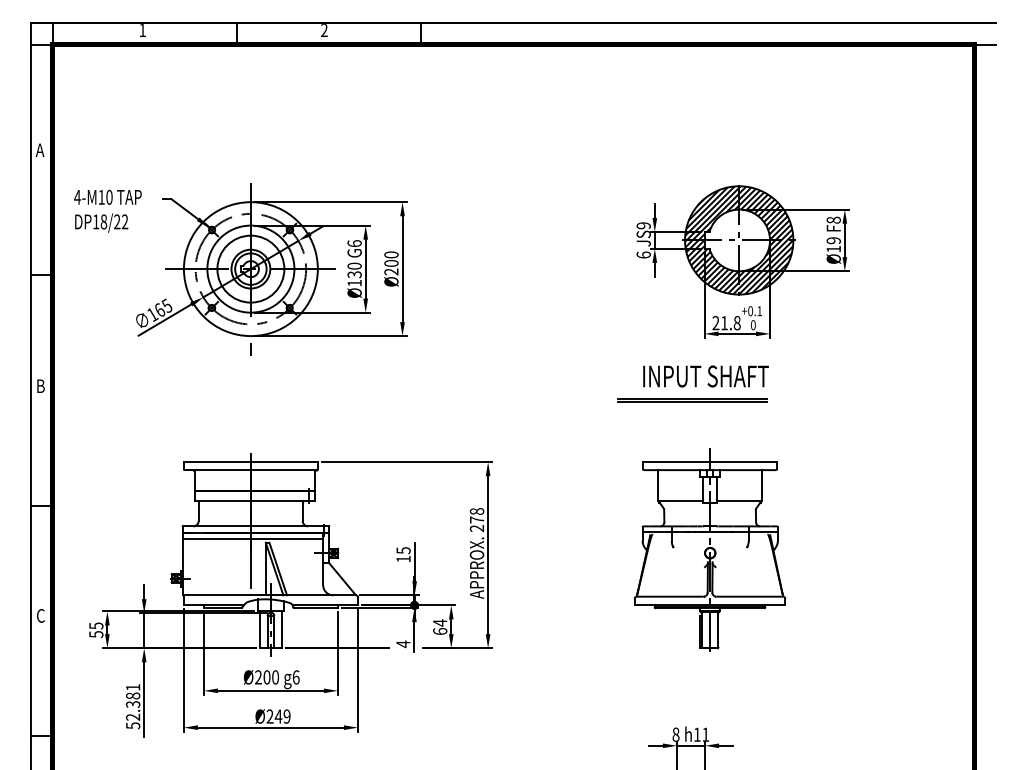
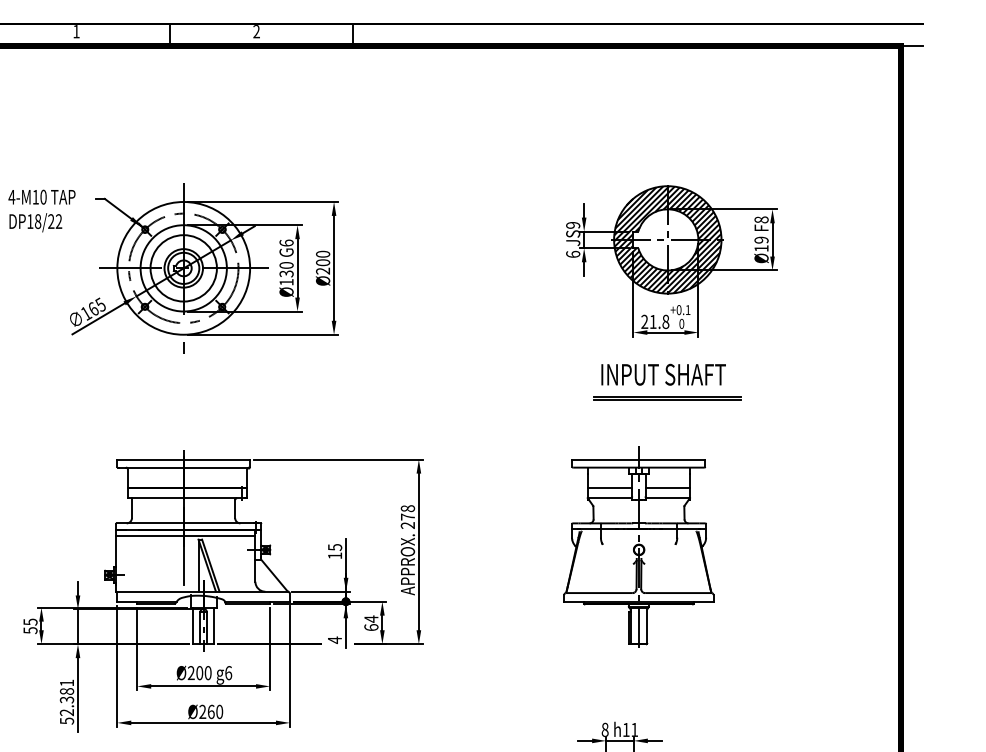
text: (705, 376) -> (663, 374), moved
line: (692, 399) -> (667, 397), moved
line: (680, 490) -> (609, 487), added
line: (738, 490) -> (667, 487), added
text: (282, 716) -> (215, 711), Ø249 -> Ø260

